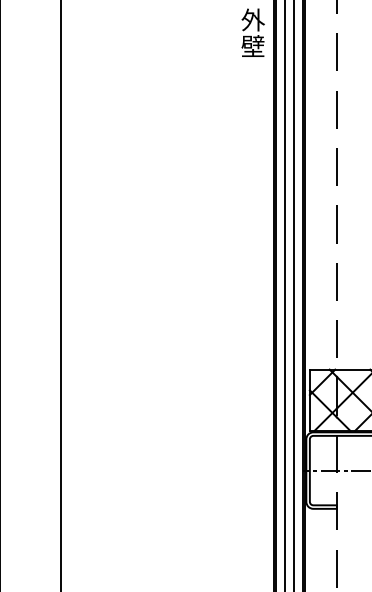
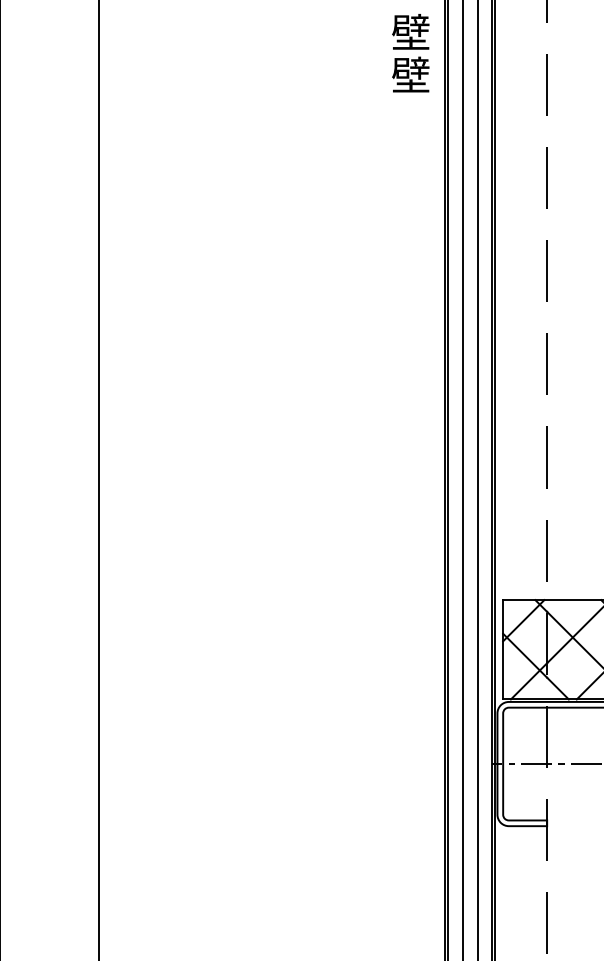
text: (252, 19) -> (409, 31), 外 -> 壁

